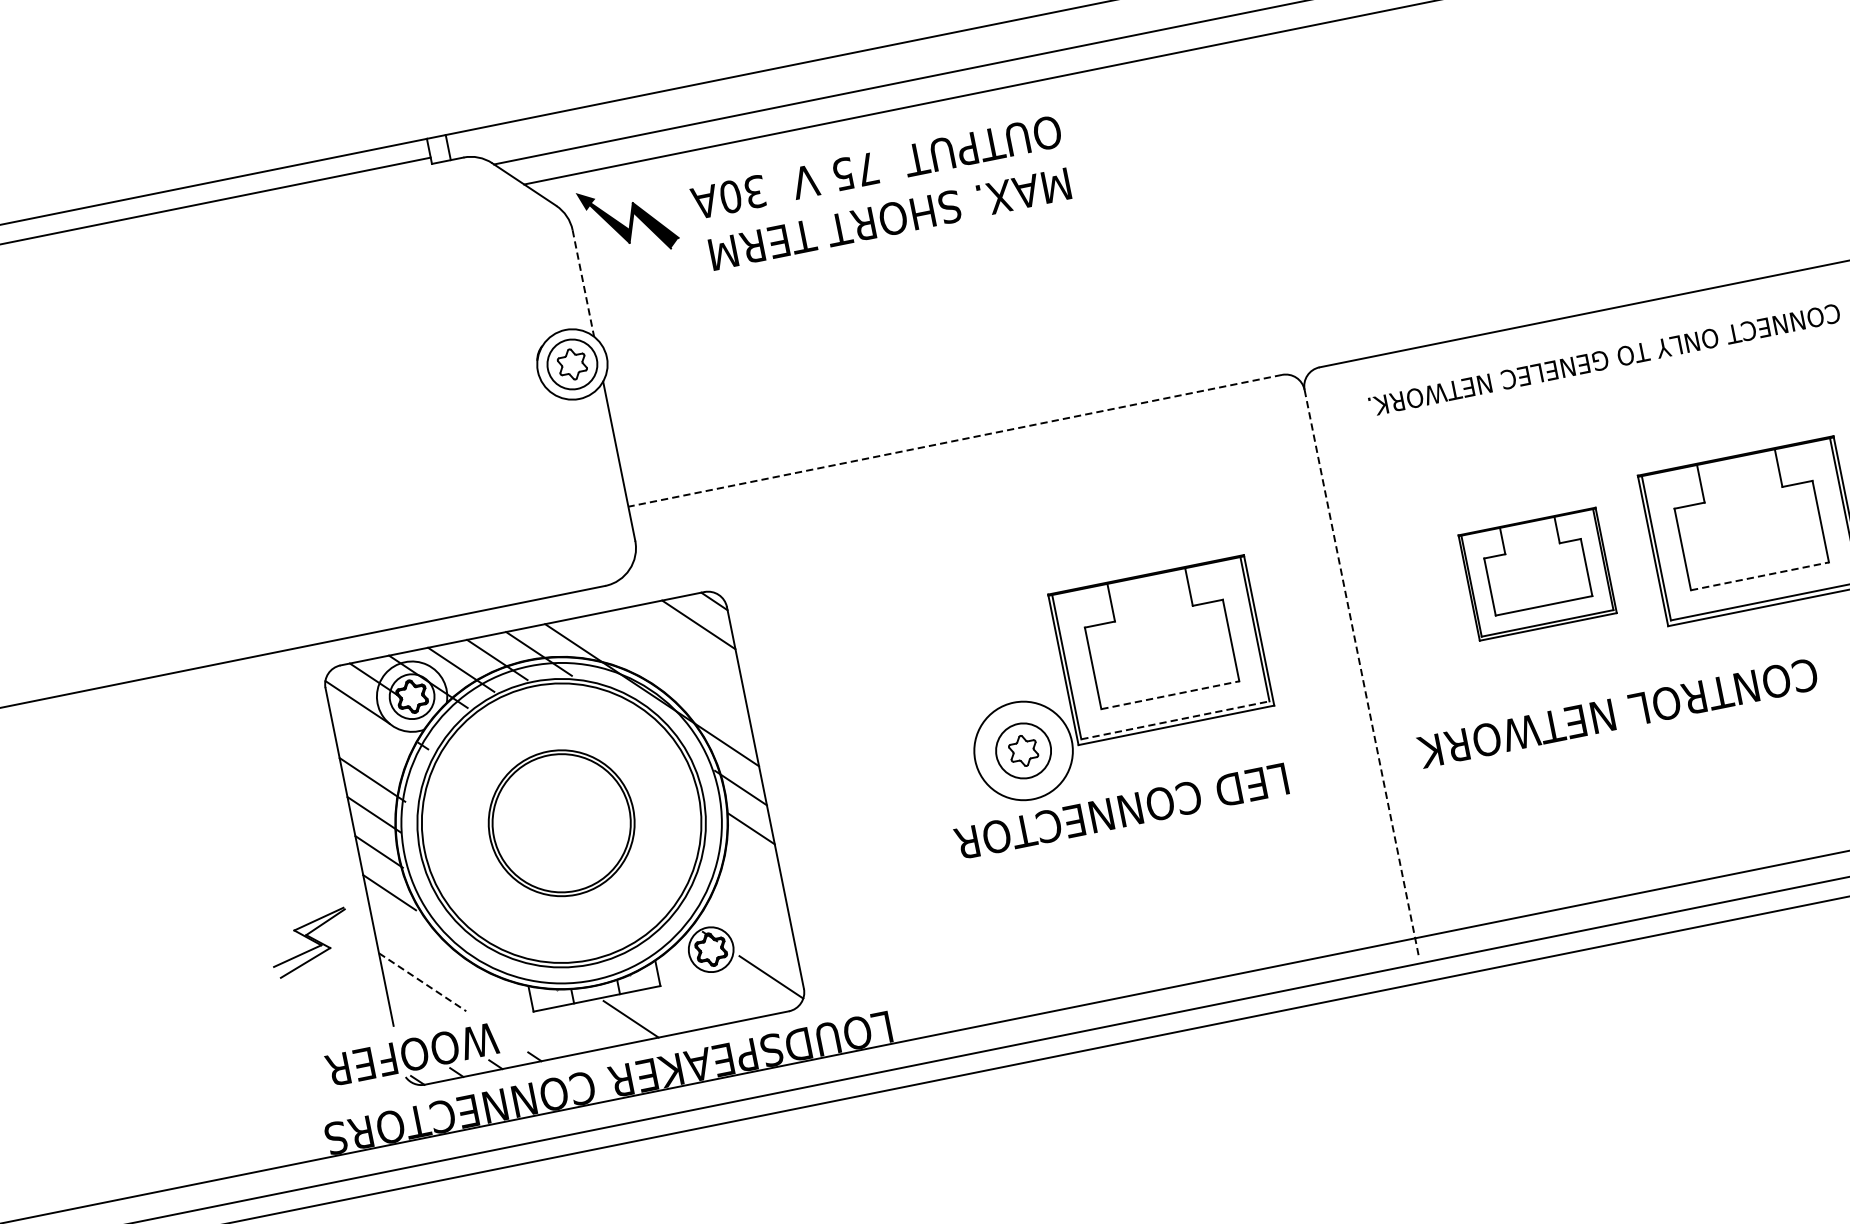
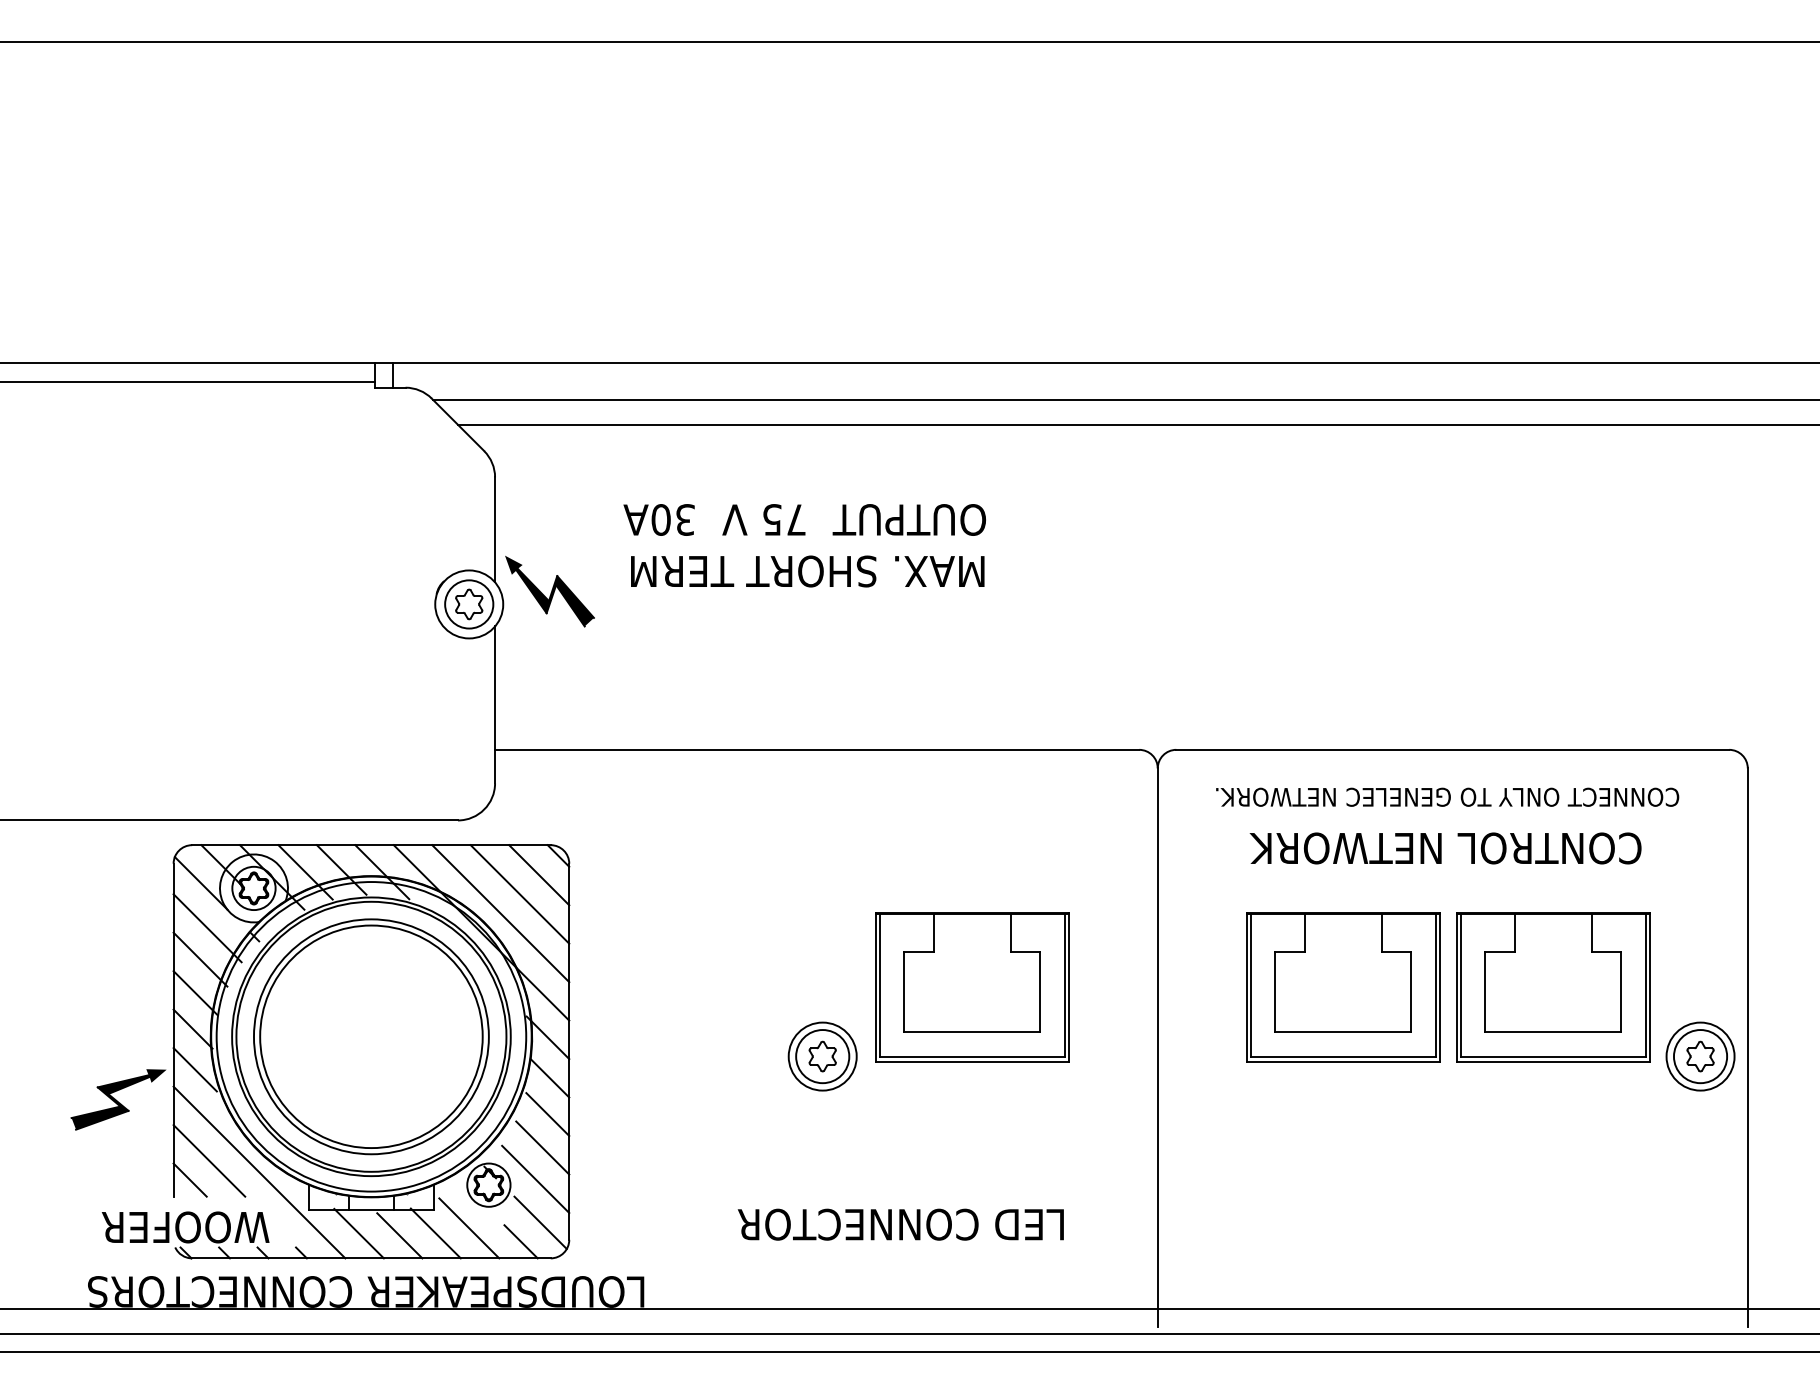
text: (881, 193) -> (804, 545), moved
part: (628, 220) -> (549, 591), moved
line: (583, 283) -> (495, 529), dashed -> solid
line: (954, 440) -> (816, 749), dashed -> solid
part: (1537, 574) -> (1343, 987), size x1.43
line: (1759, 575) -> (1553, 1031), dashed -> solid
line: (682, 648) -> (519, 894), added
line: (667, 671) -> (500, 913), added
line: (1361, 674) -> (1157, 1048), dashed -> solid
line: (1170, 694) -> (972, 1031), dashed -> solid
text: (1617, 713) -> (1445, 848), moved
line: (1175, 720) -> (972, 1056), dashed -> solid
line: (373, 746) -> (207, 928), added
circle: (1023, 750) -> (822, 1056), size x0.71
text: (1121, 811) -> (900, 1224), moved
part: (561, 822) -> (371, 1036), size x1.67
line: (756, 866) -> (547, 1114), added
line: (757, 900) -> (542, 1147), added
line: (757, 934) -> (535, 1179), added
fill: (317, 938) -> (118, 1099), added
line: (422, 981) -> (209, 1160), dashed -> solid
line: (475, 983) -> (259, 1172), added
line: (700, 997) -> (469, 1228), added
line: (754, 1000) -> (520, 1241), added
line: (406, 1005) -> (189, 1179), added
line: (666, 1009) -> (435, 1233), added
line: (588, 1025) -> (358, 1233), added

